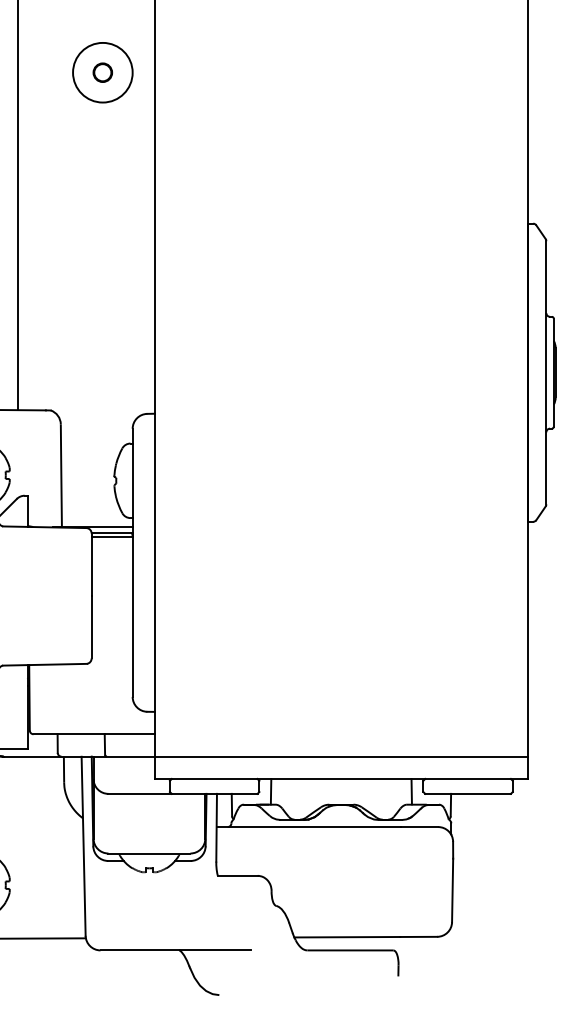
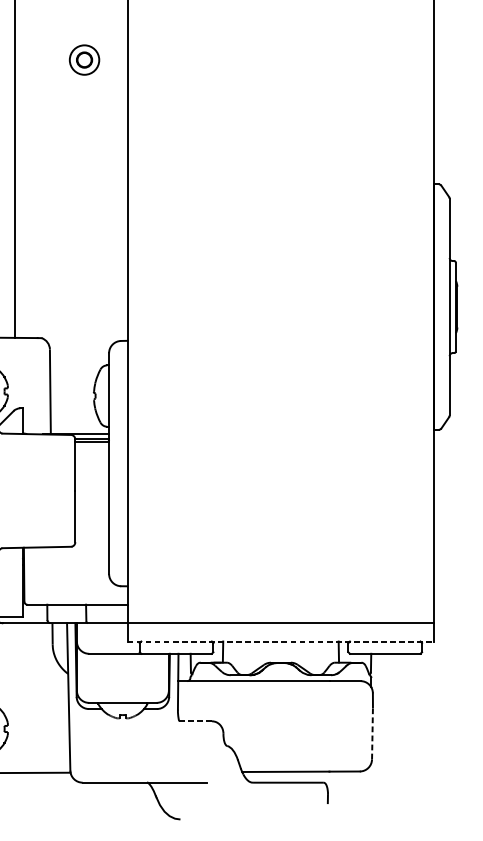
circle: (102, 72) -> (84, 59), size x0.6
line: (341, 778) -> (281, 641), solid -> dashed
line: (237, 875) -> (195, 721), solid -> dashed
line: (452, 890) -> (372, 733), solid -> dashed

